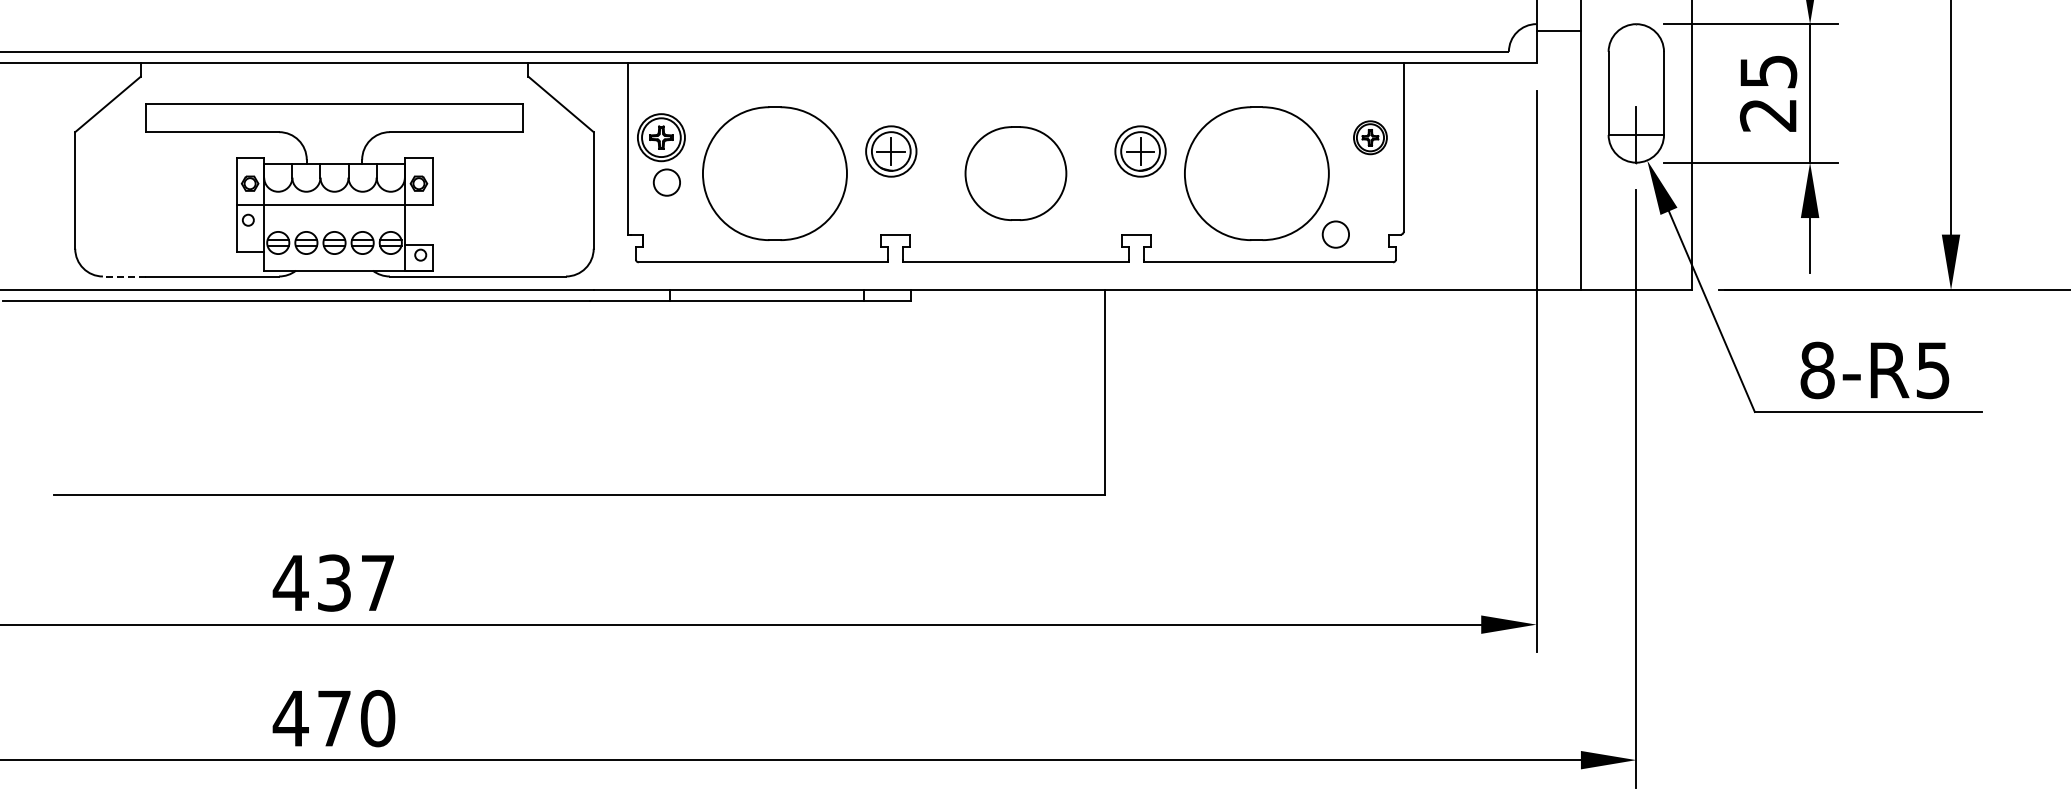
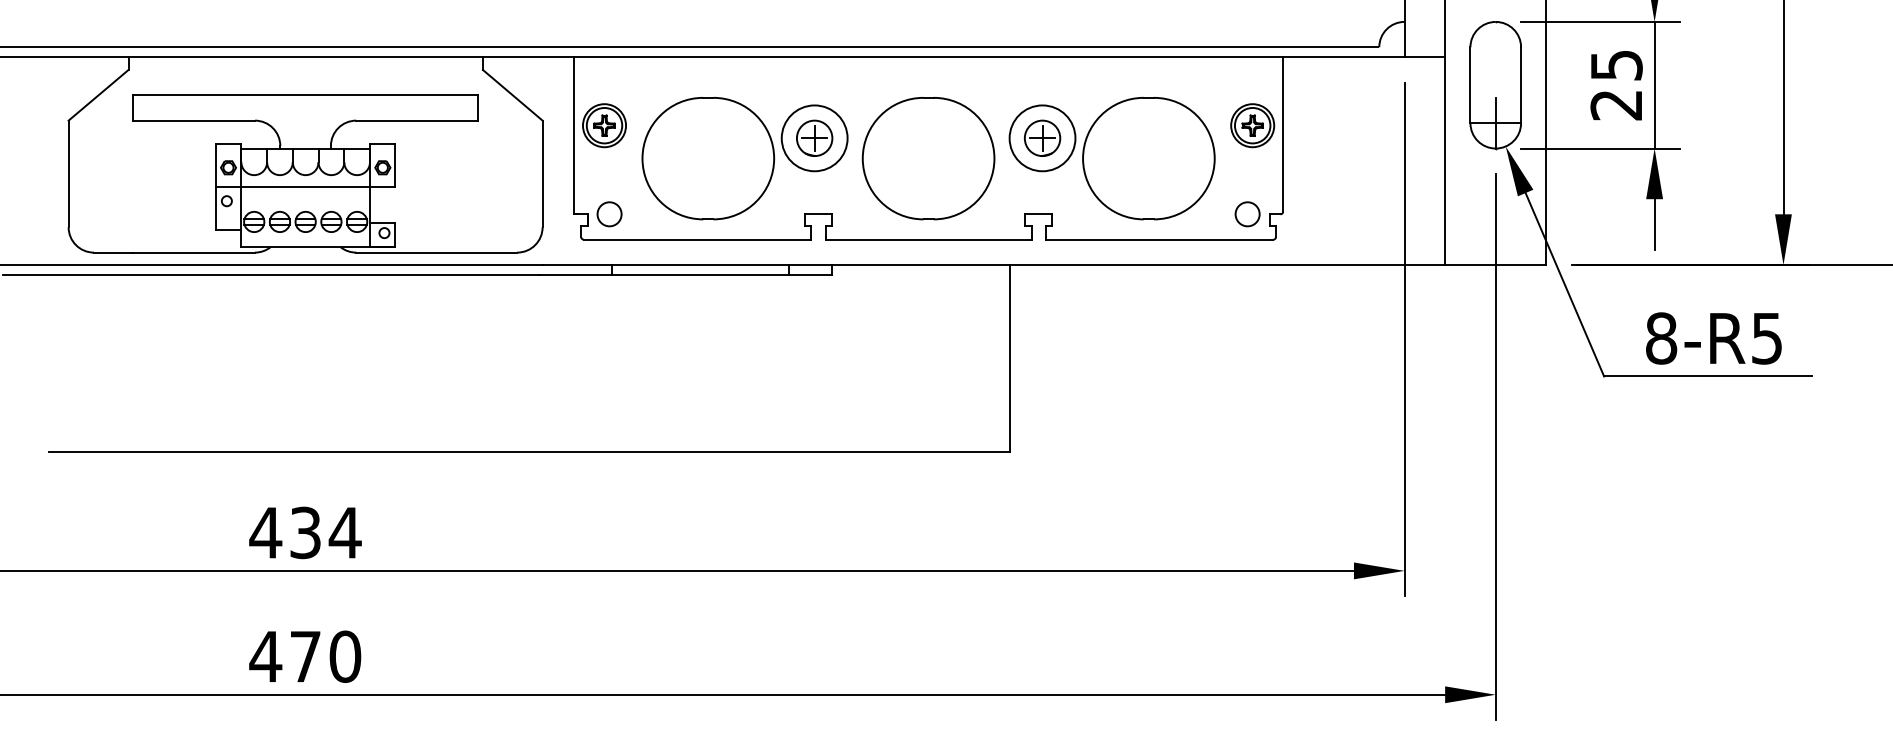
line: (1558, 30) -> (1424, 56), moved
part: (1370, 137) -> (1252, 125), size x1.43
circle: (891, 151) -> (814, 138), size x1.43
circle: (1140, 151) -> (1042, 138), size x1.43
part: (1015, 173) -> (928, 158), size x1.43
circle: (666, 182) -> (609, 214), moved
circle: (1335, 234) -> (1247, 214), moved
line: (124, 276) -> (113, 252), dashed -> solid
text: (377, 582) -> (344, 532), 437 -> 434

